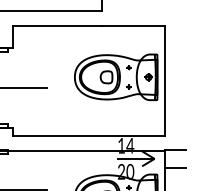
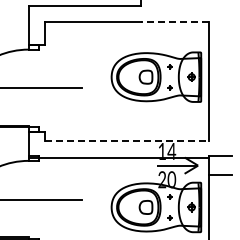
line: (133, 26) -> (175, 21), solid -> dashed
line: (89, 136) -> (127, 141), solid -> dashed

